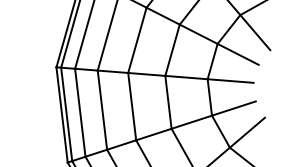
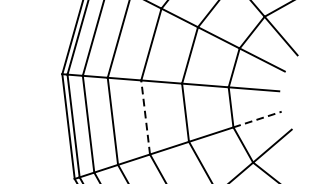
line: (132, 106) -> (145, 117), solid -> dashed
line: (234, 108) -> (258, 119), solid -> dashed

